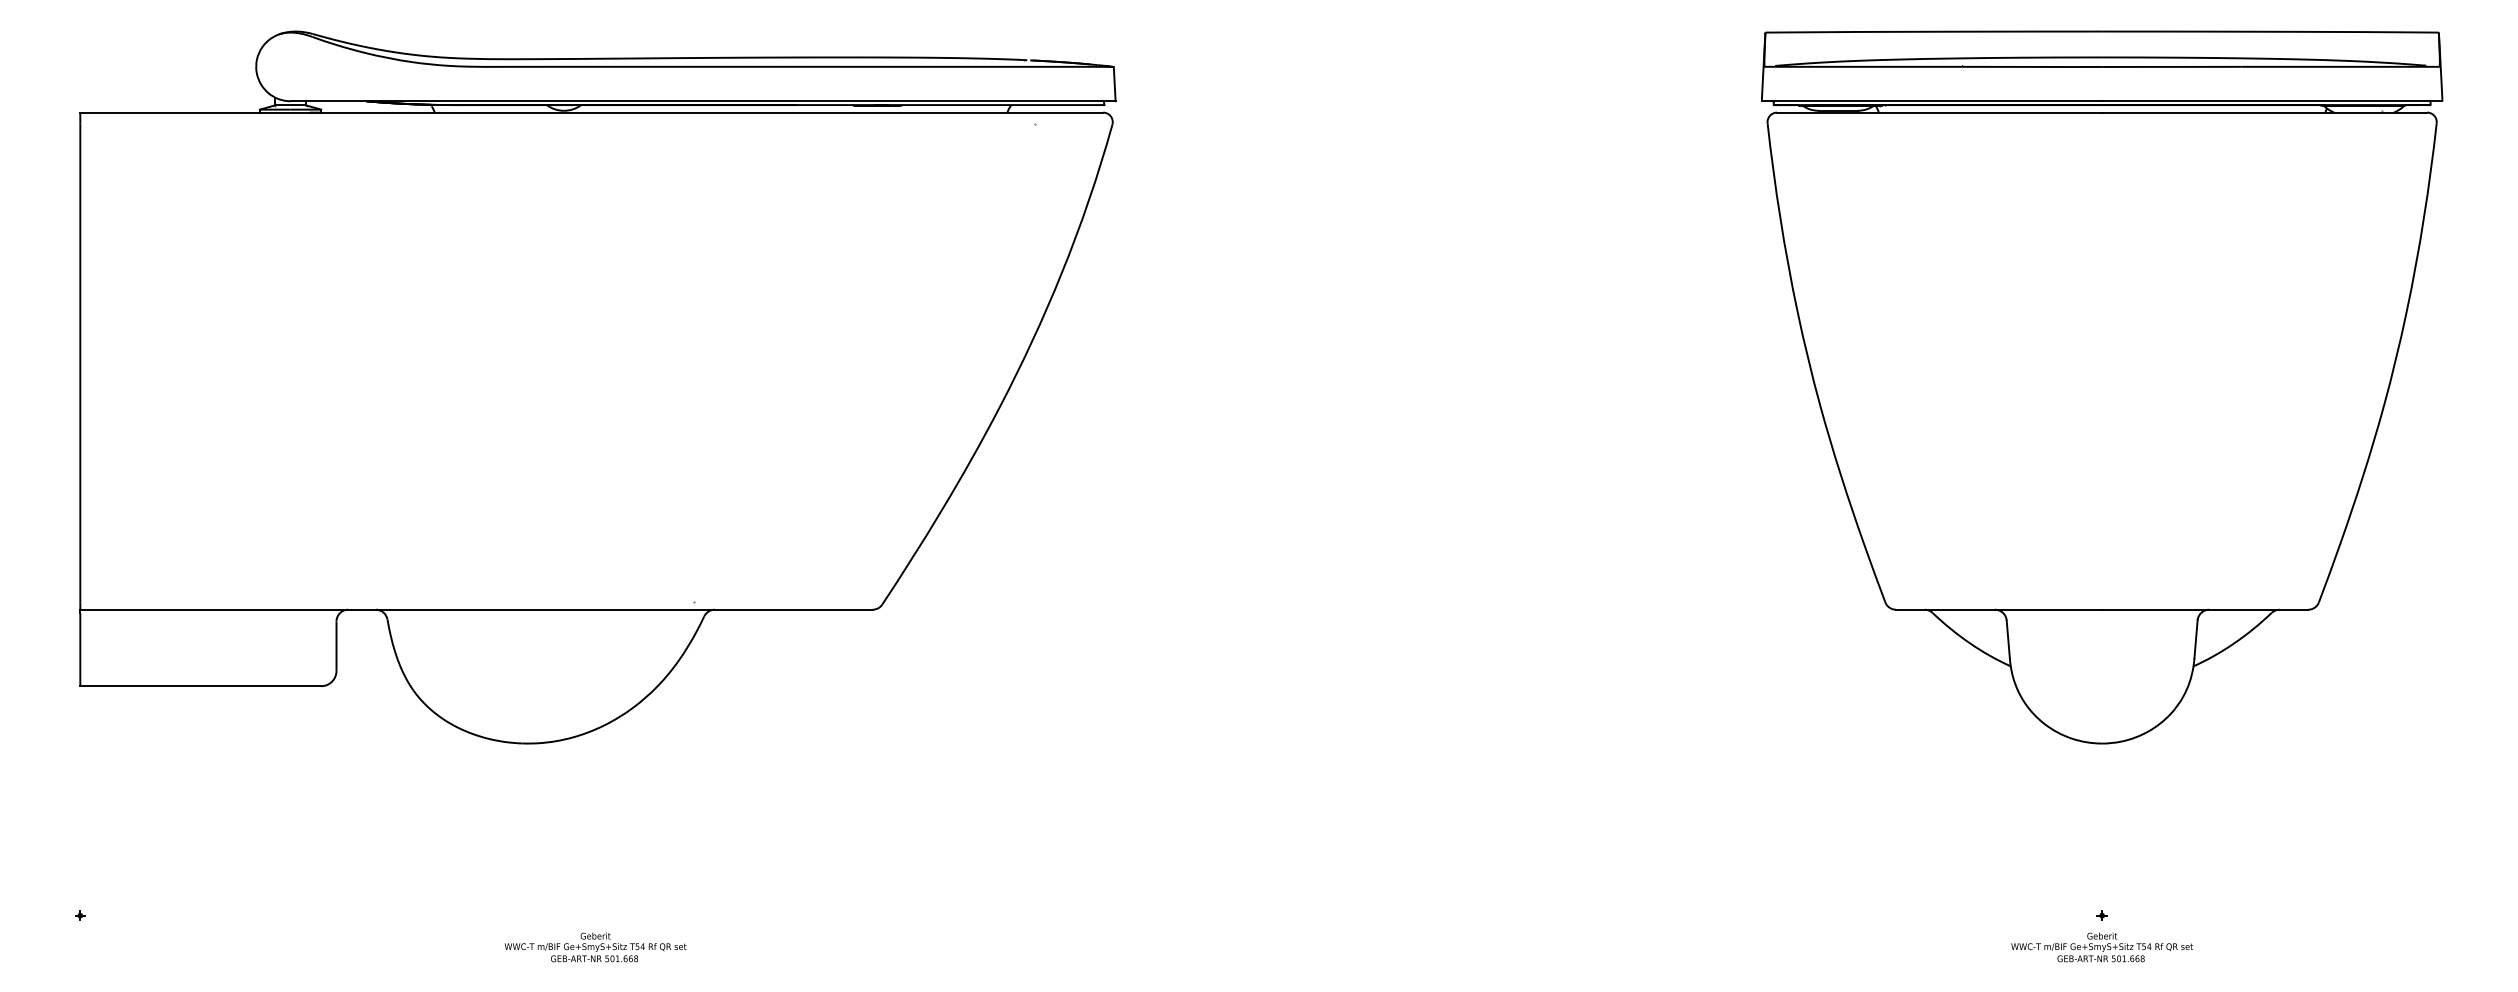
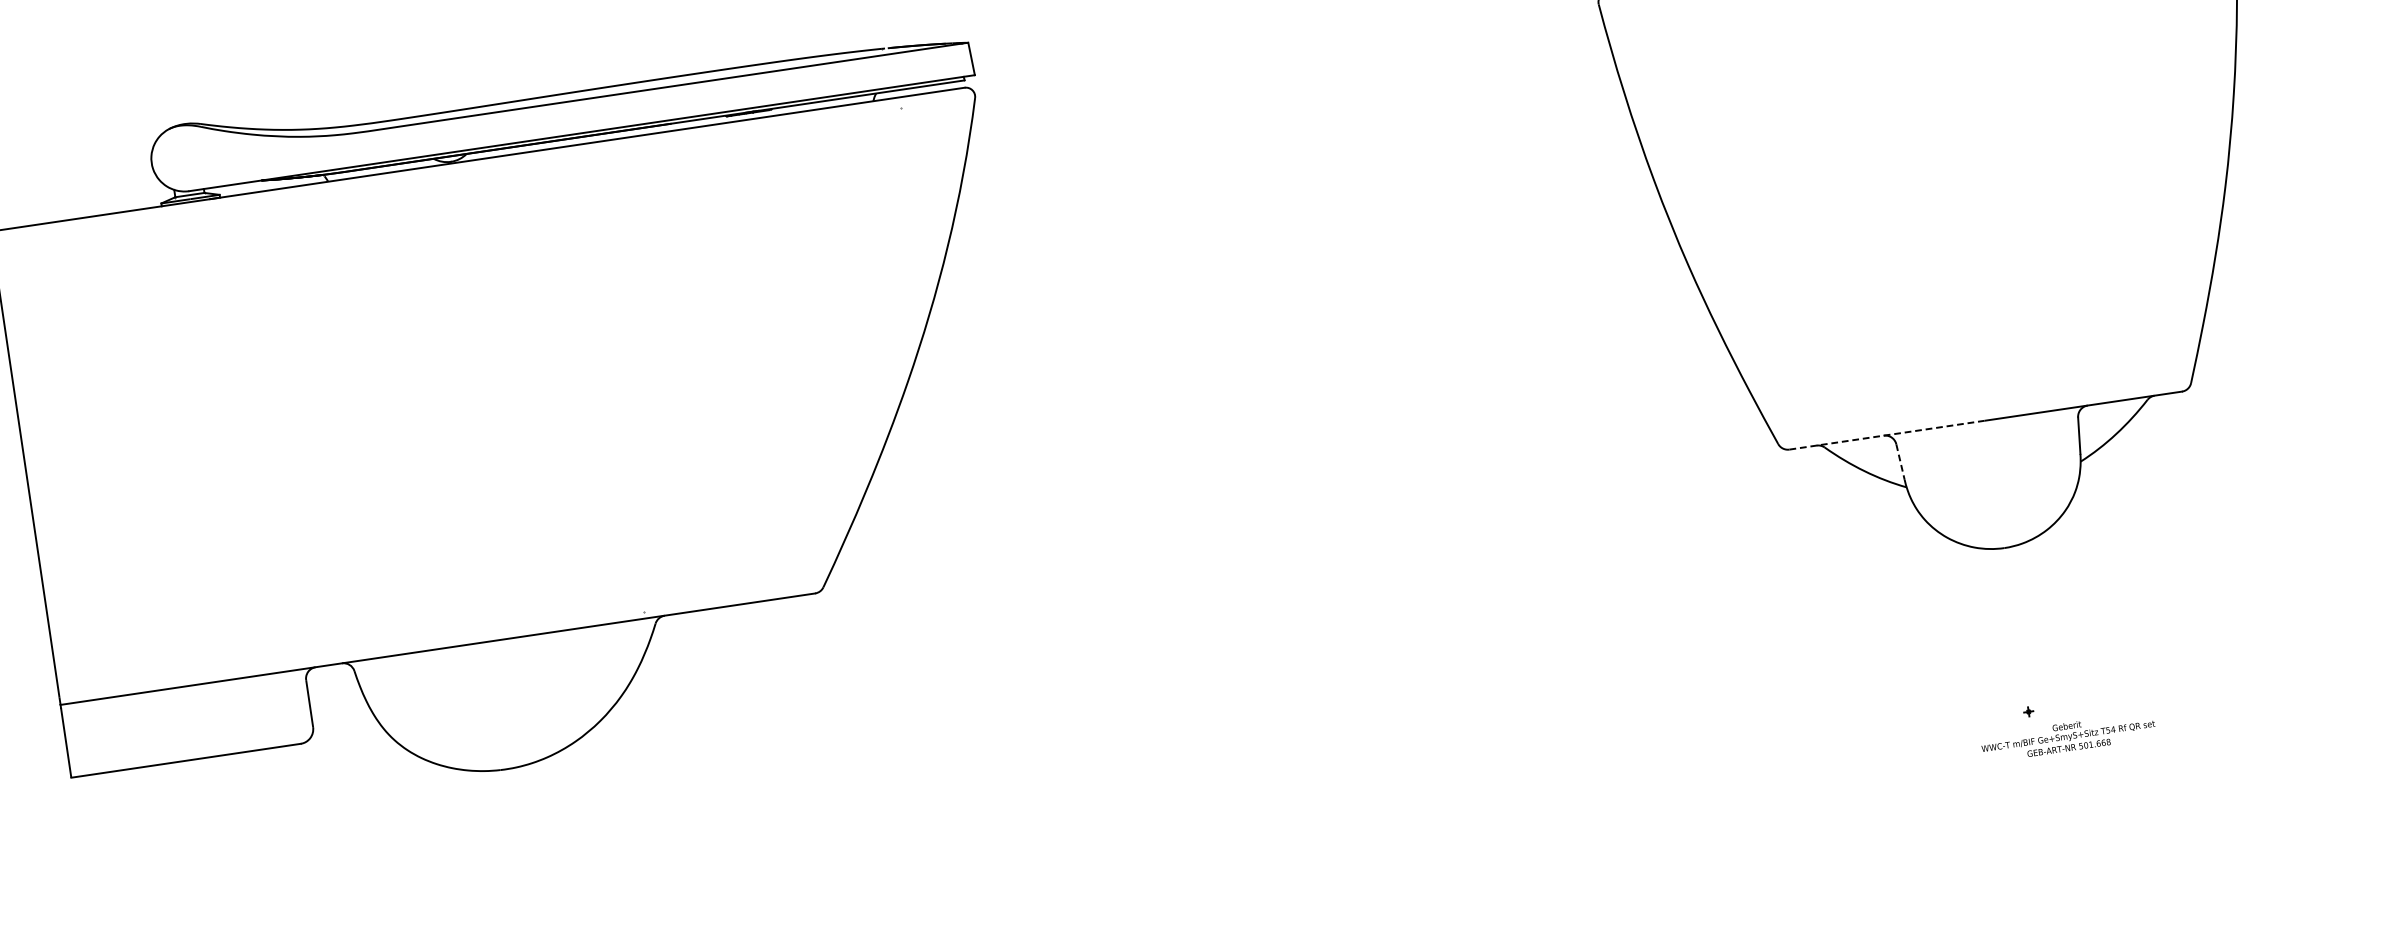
line: (1999, 609) -> (1887, 434), solid -> dashed
line: (2008, 639) -> (1900, 462), solid -> dashed
text: (2101, 947) -> (2067, 737), moved

